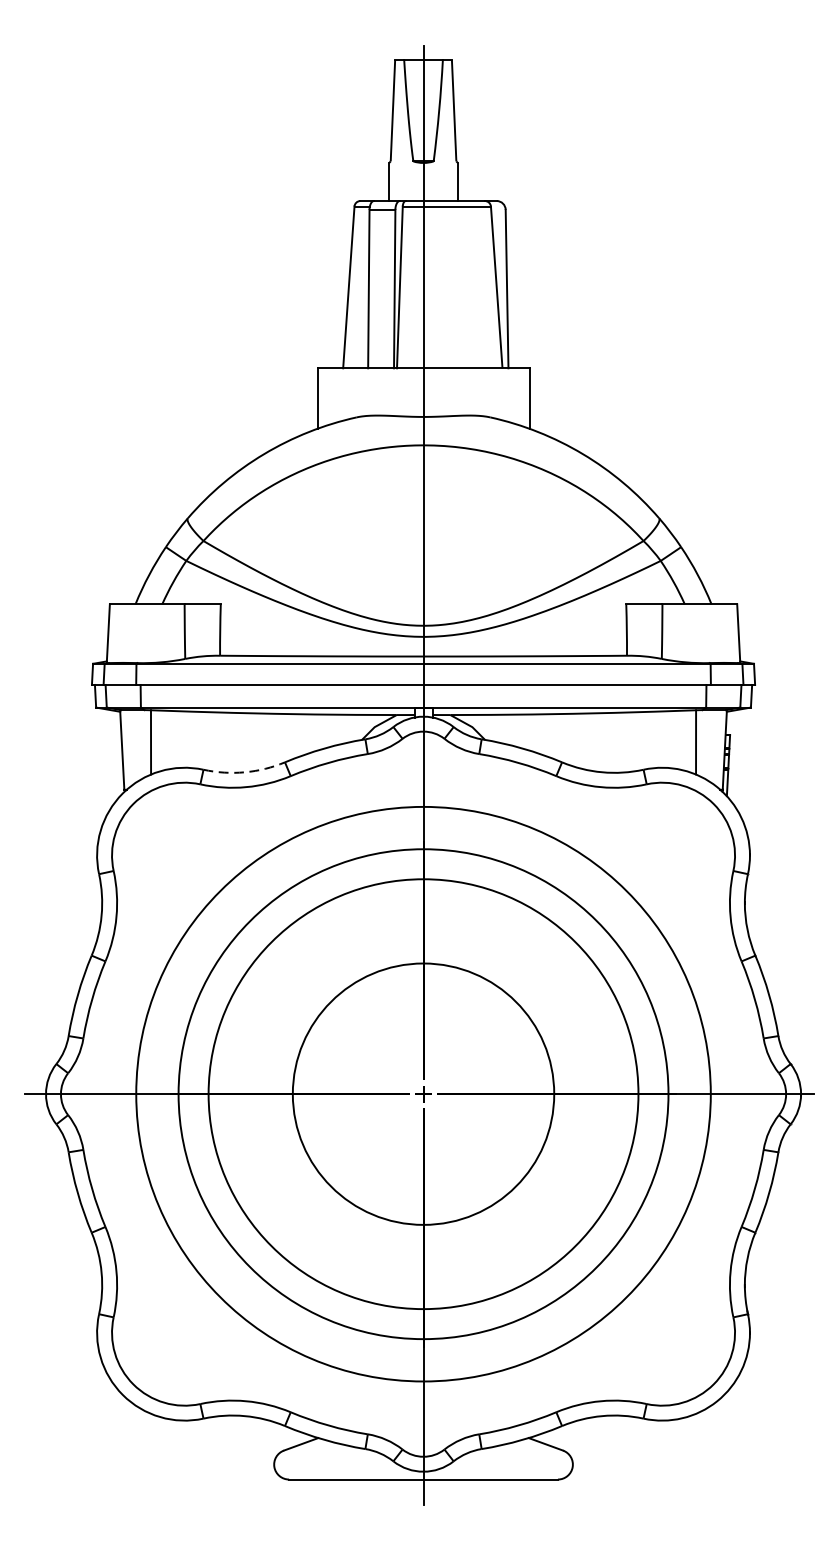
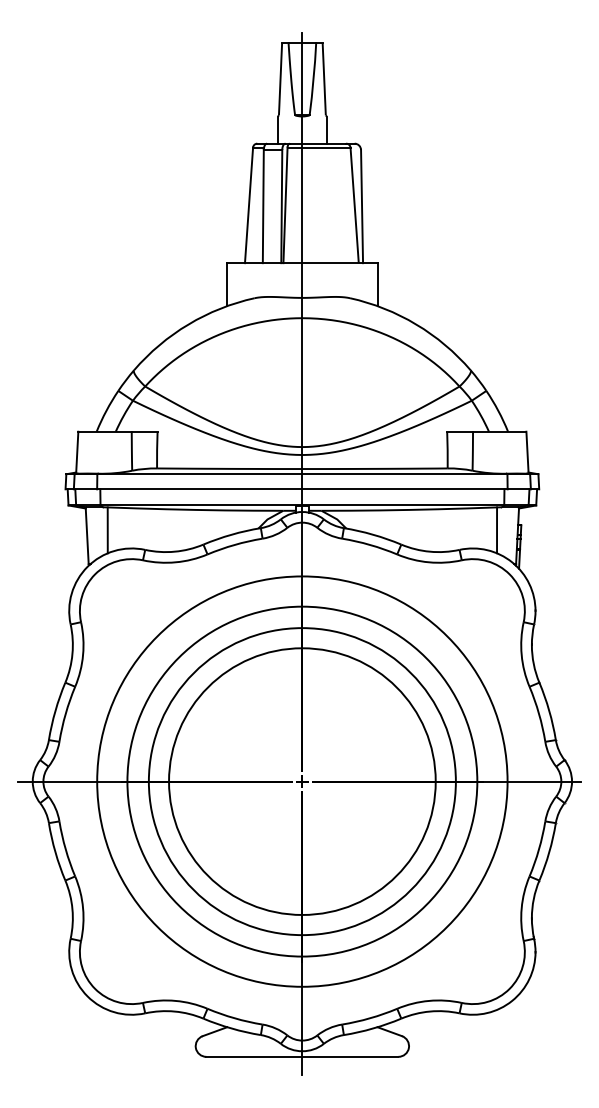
arc: (244, 771) -> (174, 551), dashed -> solid
circle: (423, 1094) -> (302, 781), size x1.43

